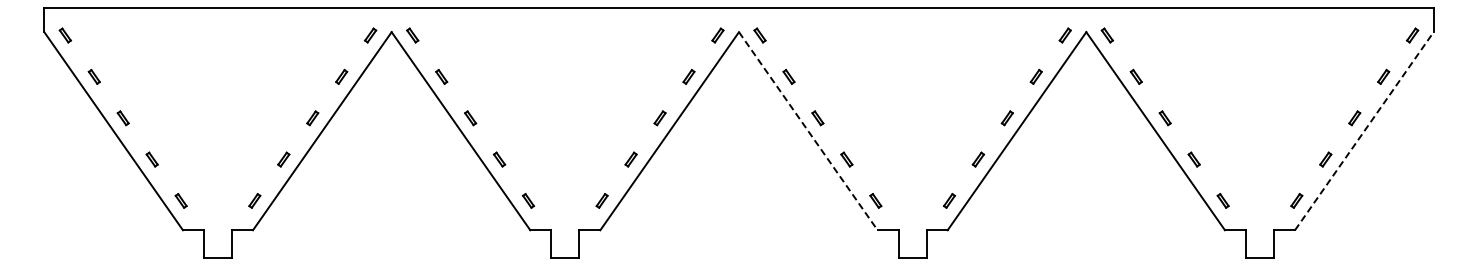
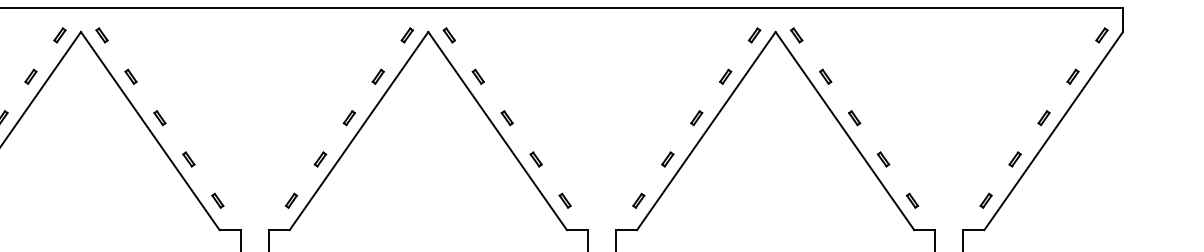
line: (808, 131) -> (497, 131), dashed -> solid
line: (1364, 131) -> (1053, 131), dashed -> solid

